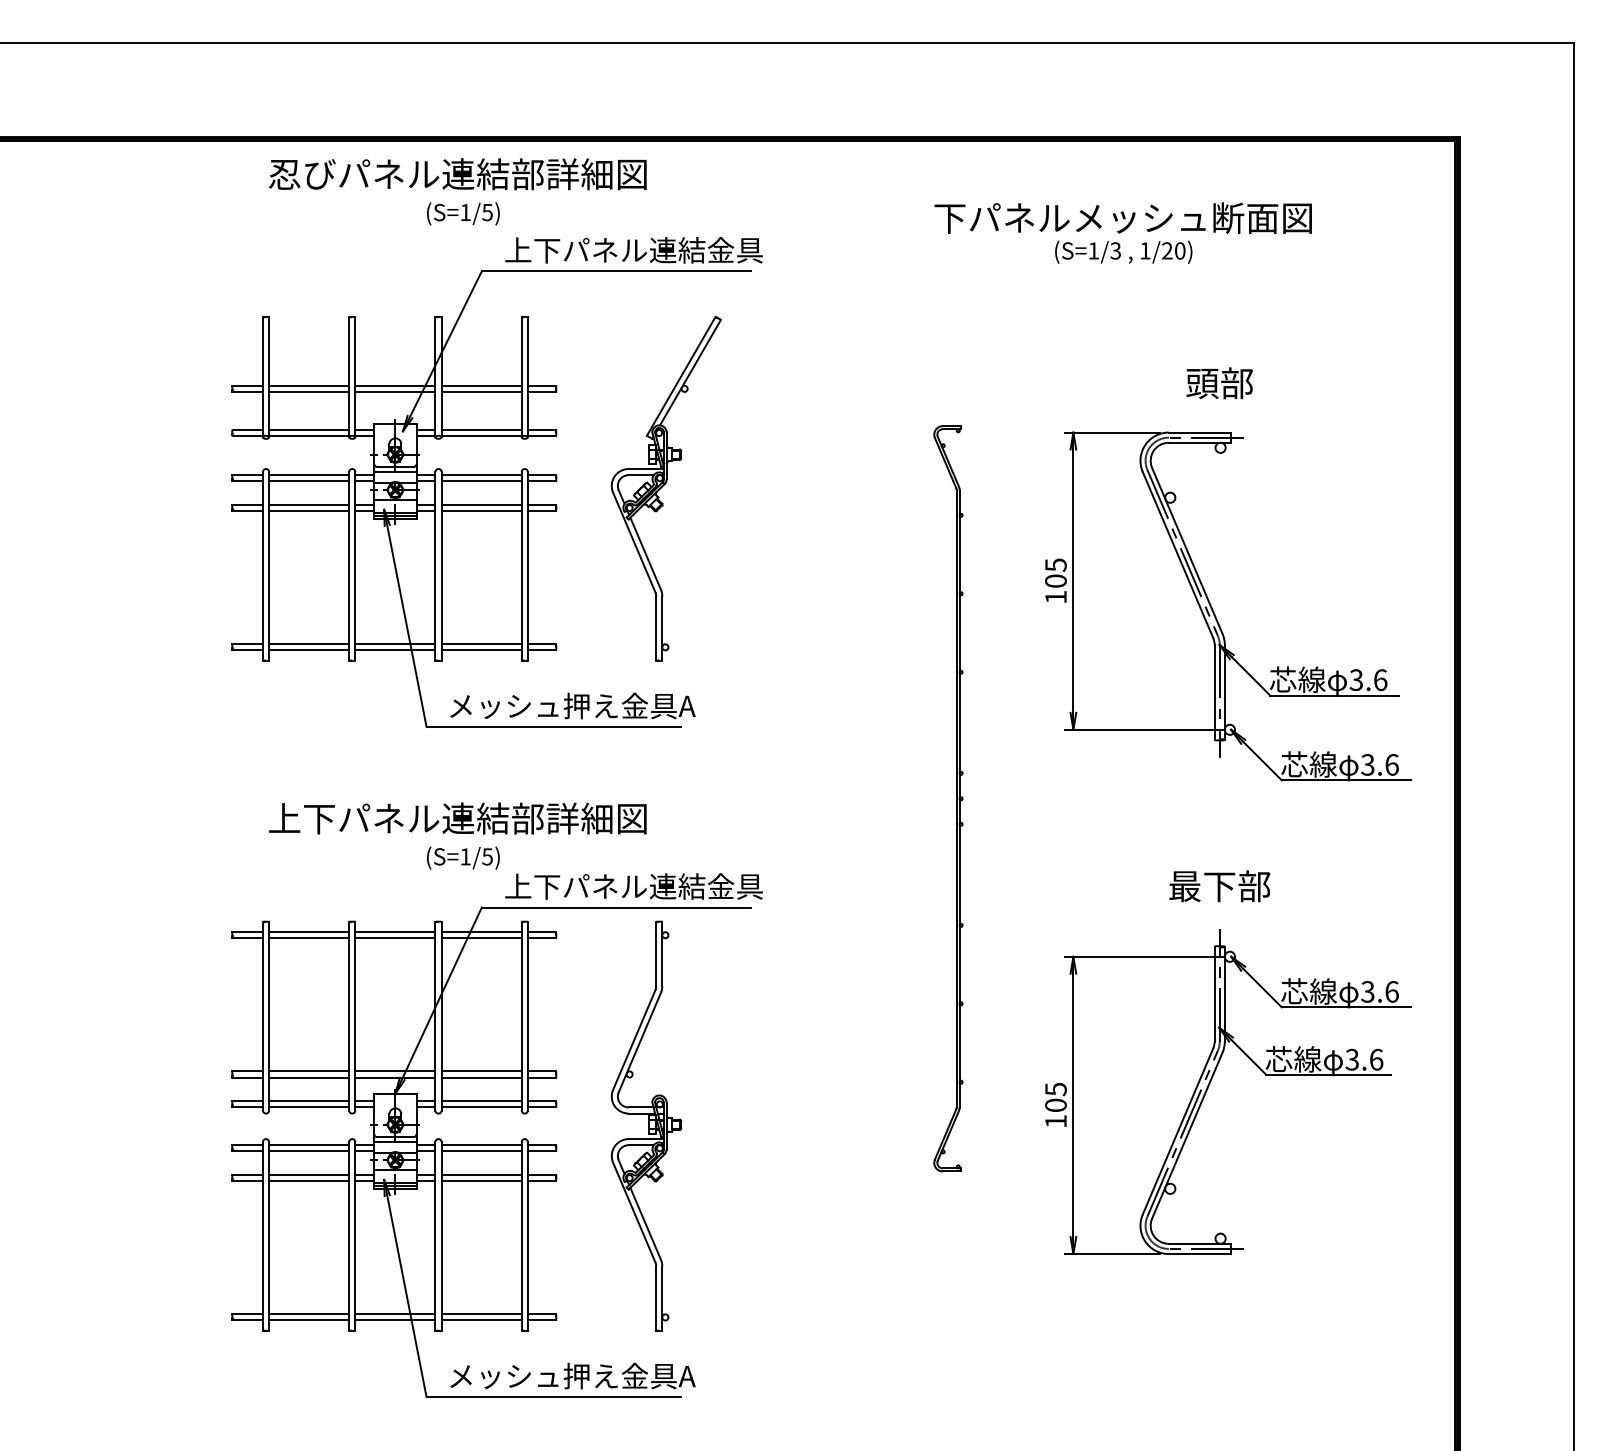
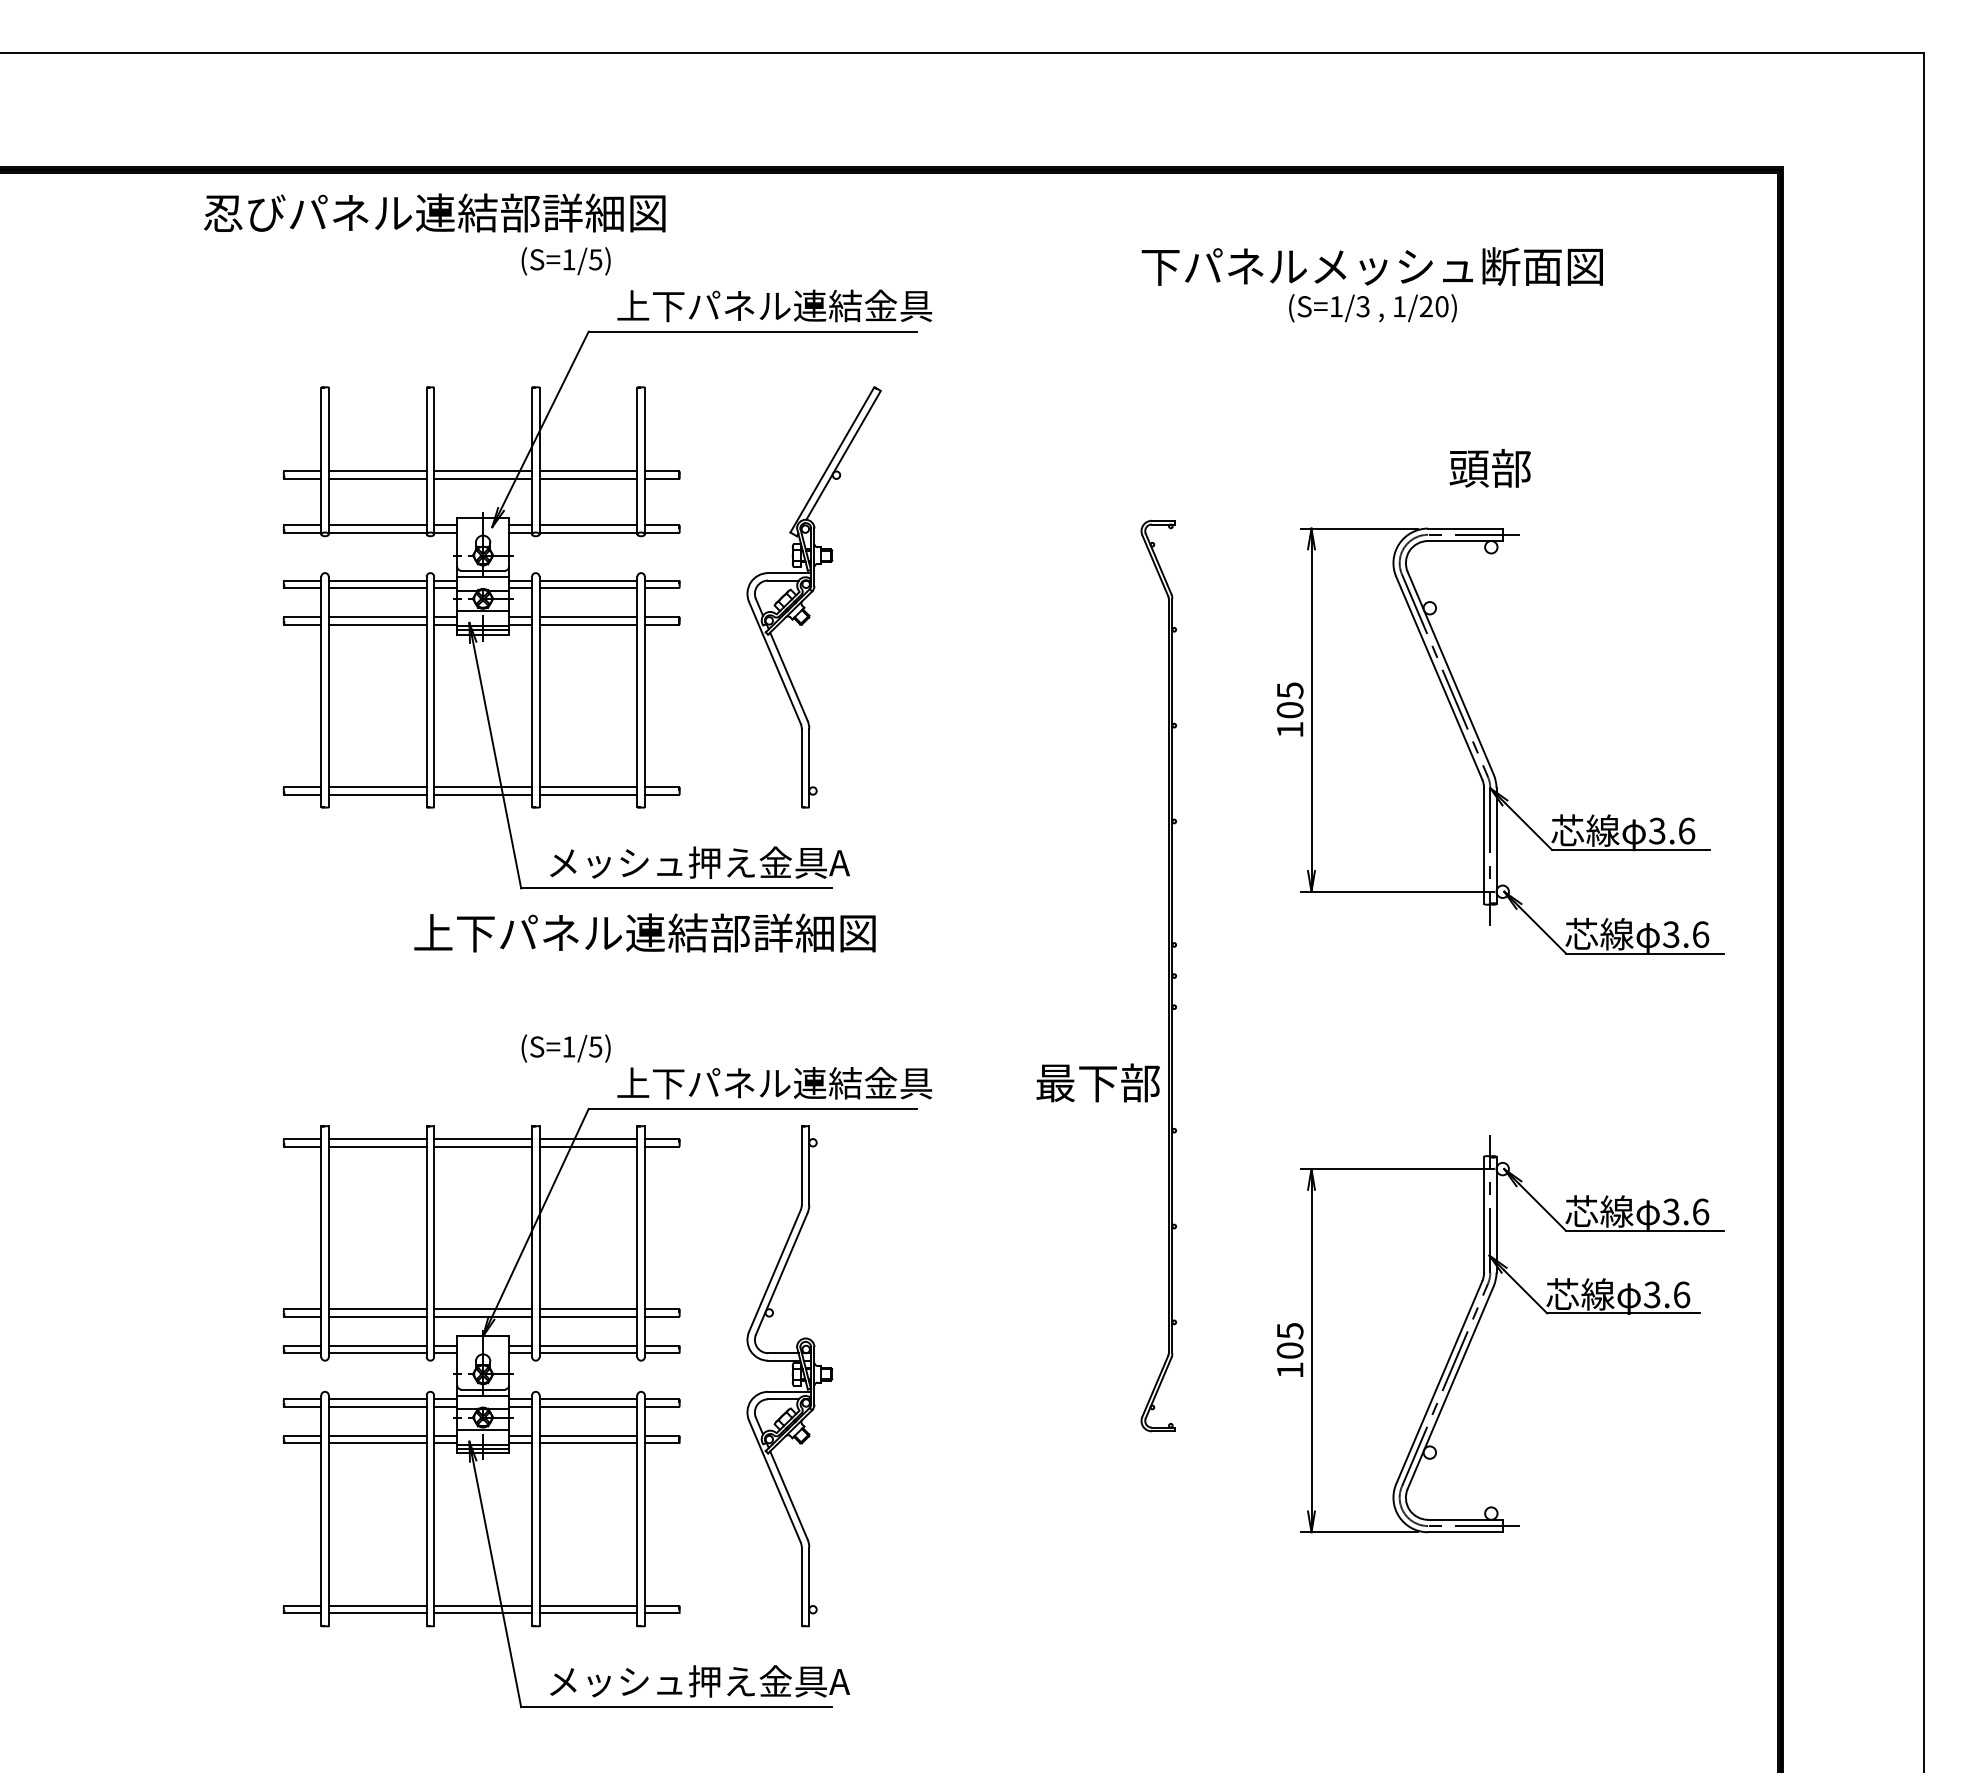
text: (457, 174) -> (434, 213), moved
text: (457, 818) -> (644, 932), moved
text: (1219, 886) -> (1097, 1083), moved

